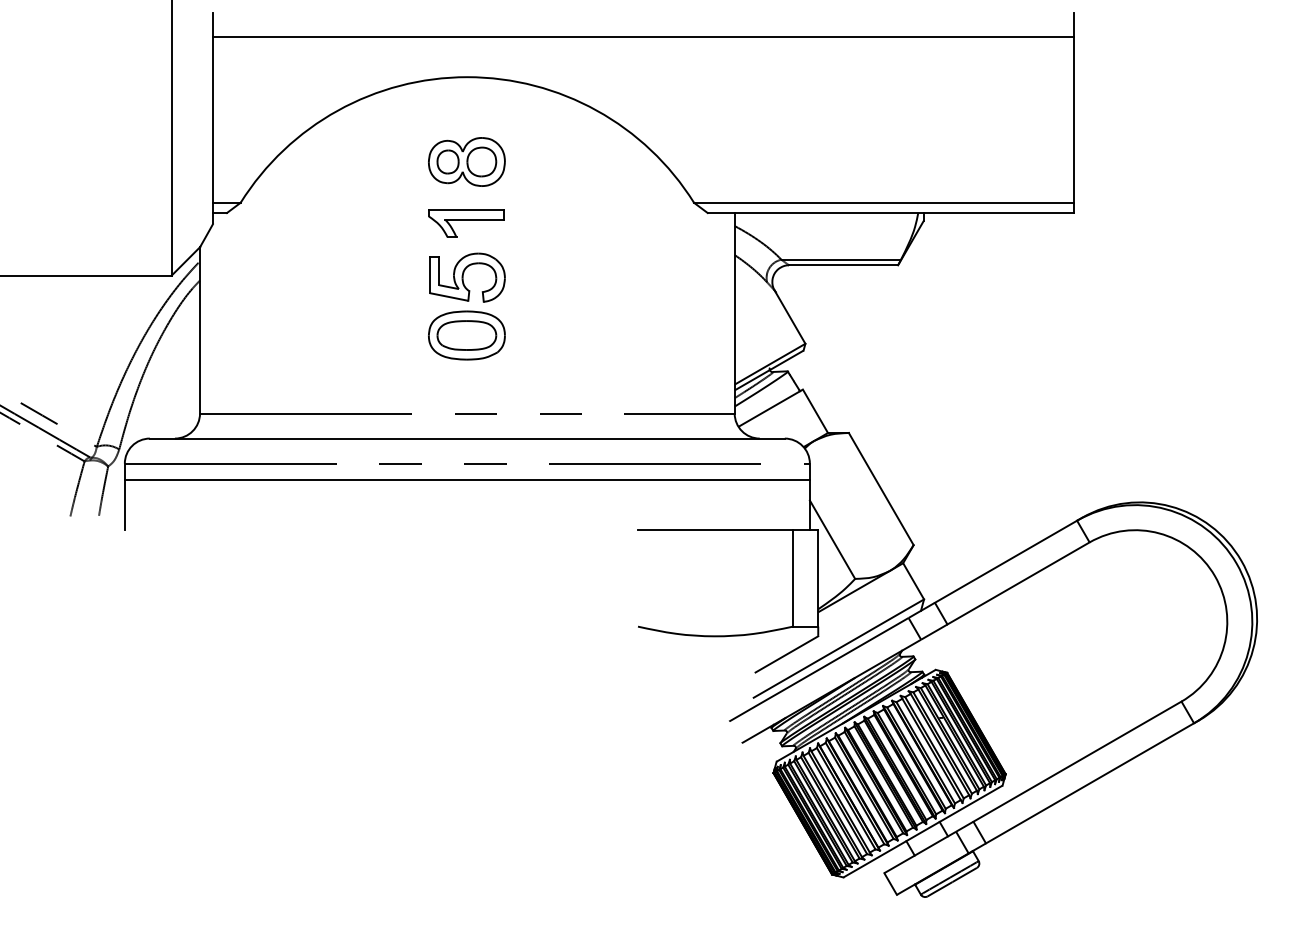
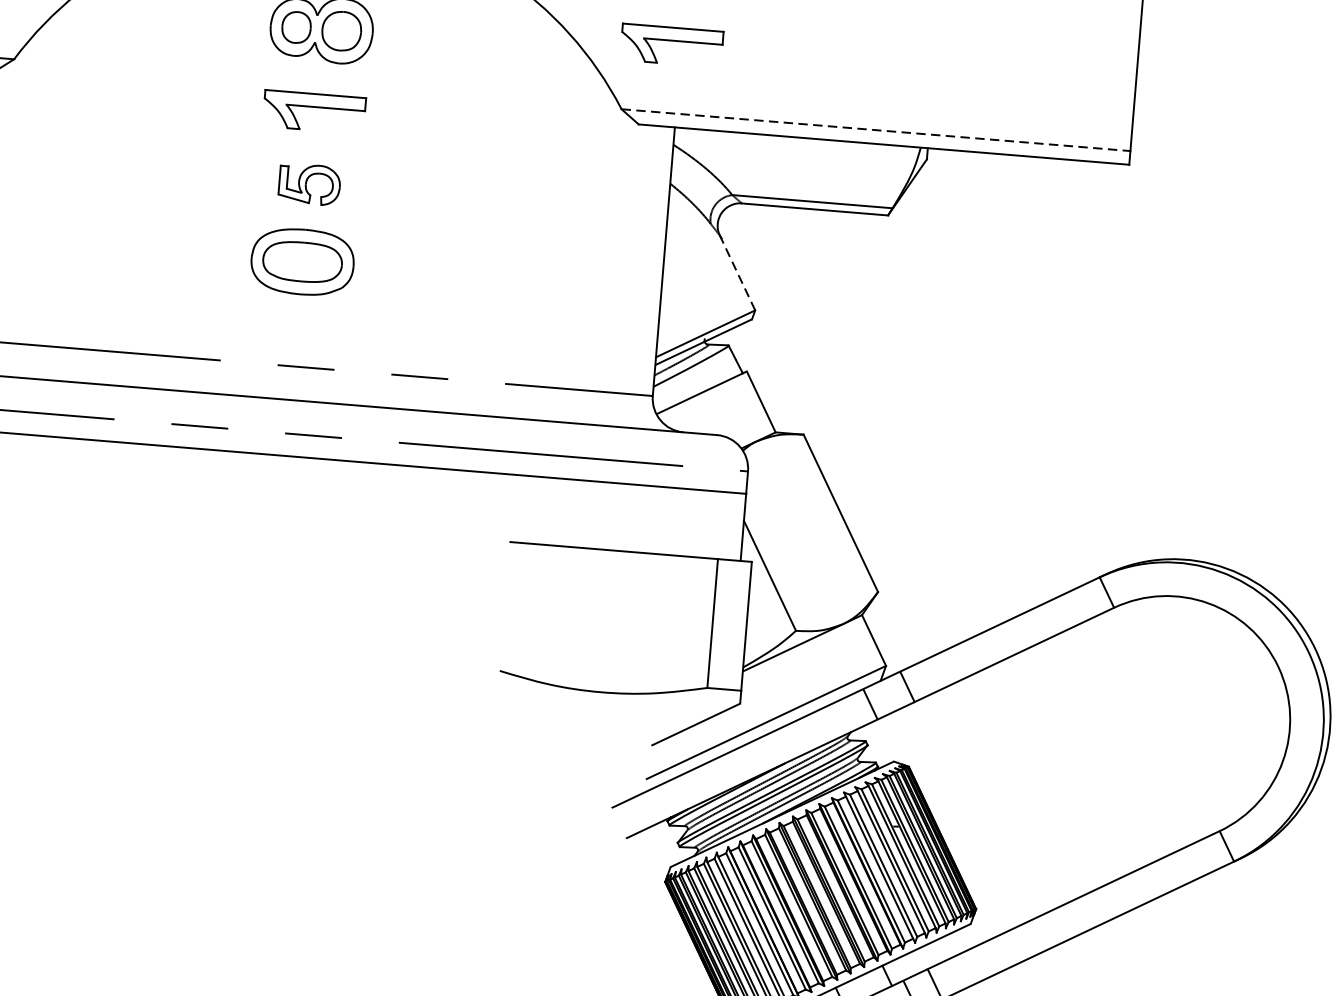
part: (727, 152) -> (671, 45), added
line: (883, 202) -> (875, 129), solid -> dashed
part: (467, 277) -> (309, 184), size x0.6
line: (789, 317) -> (736, 273), solid -> dashed

